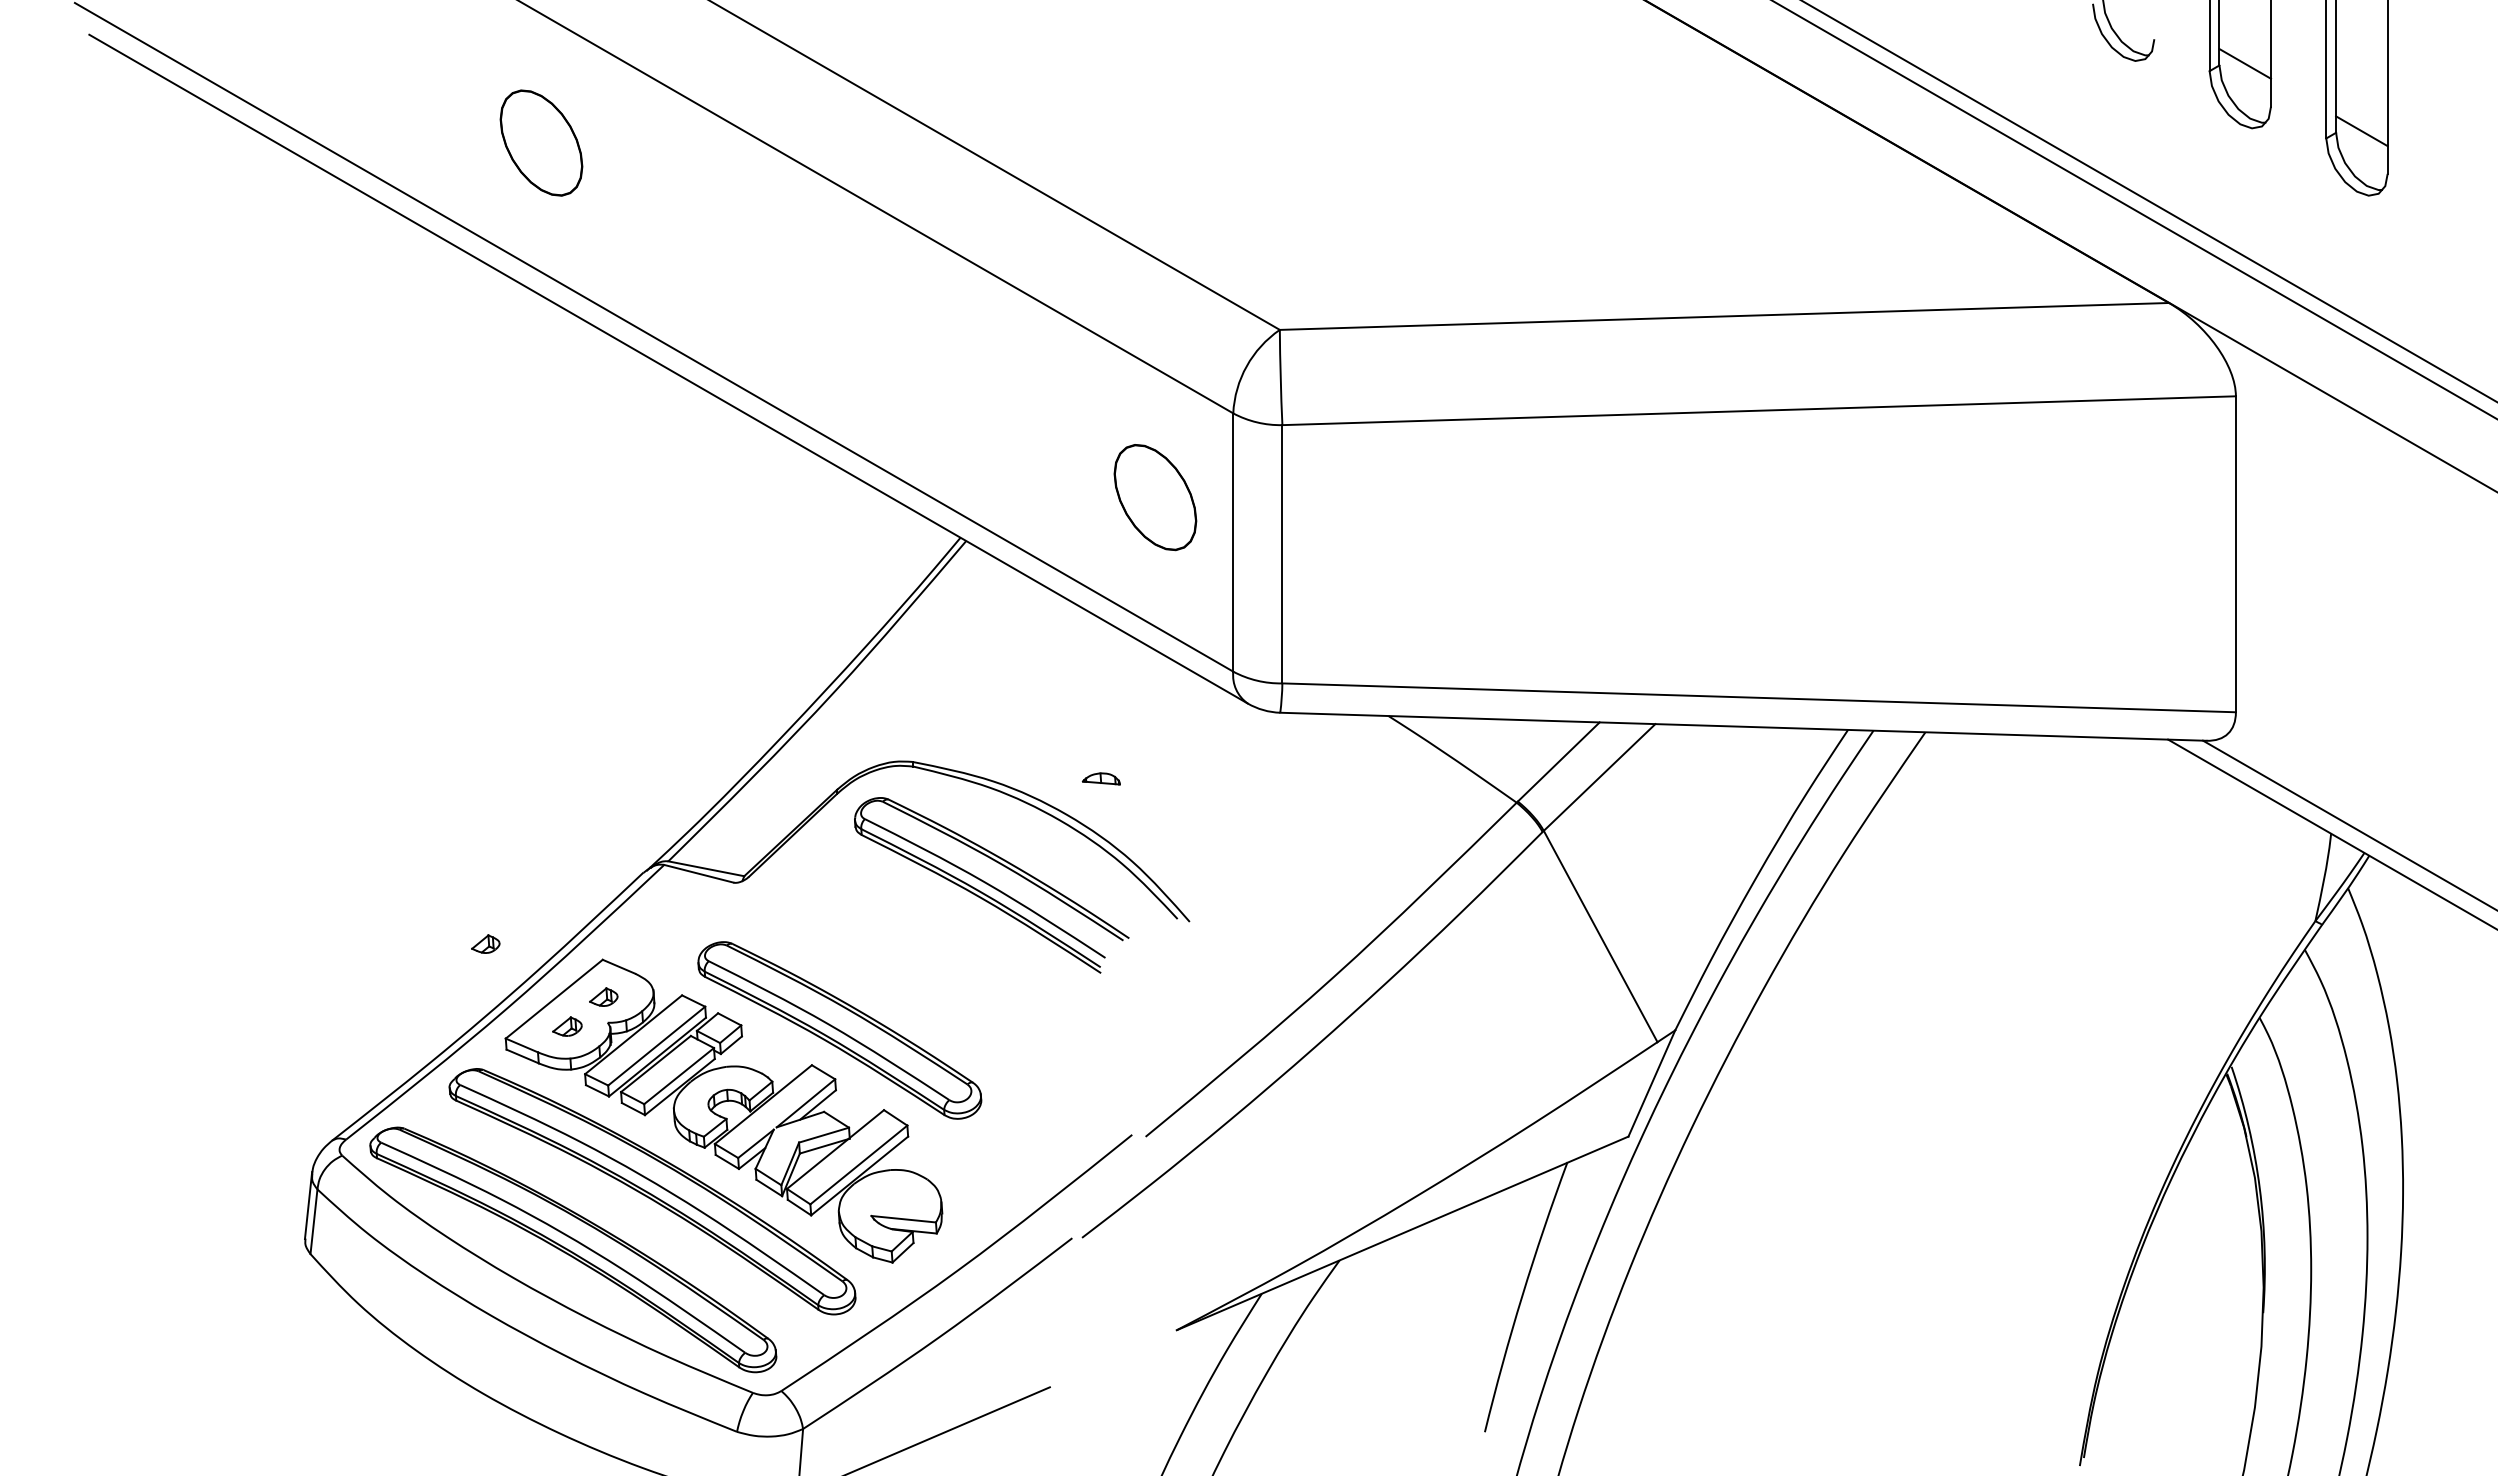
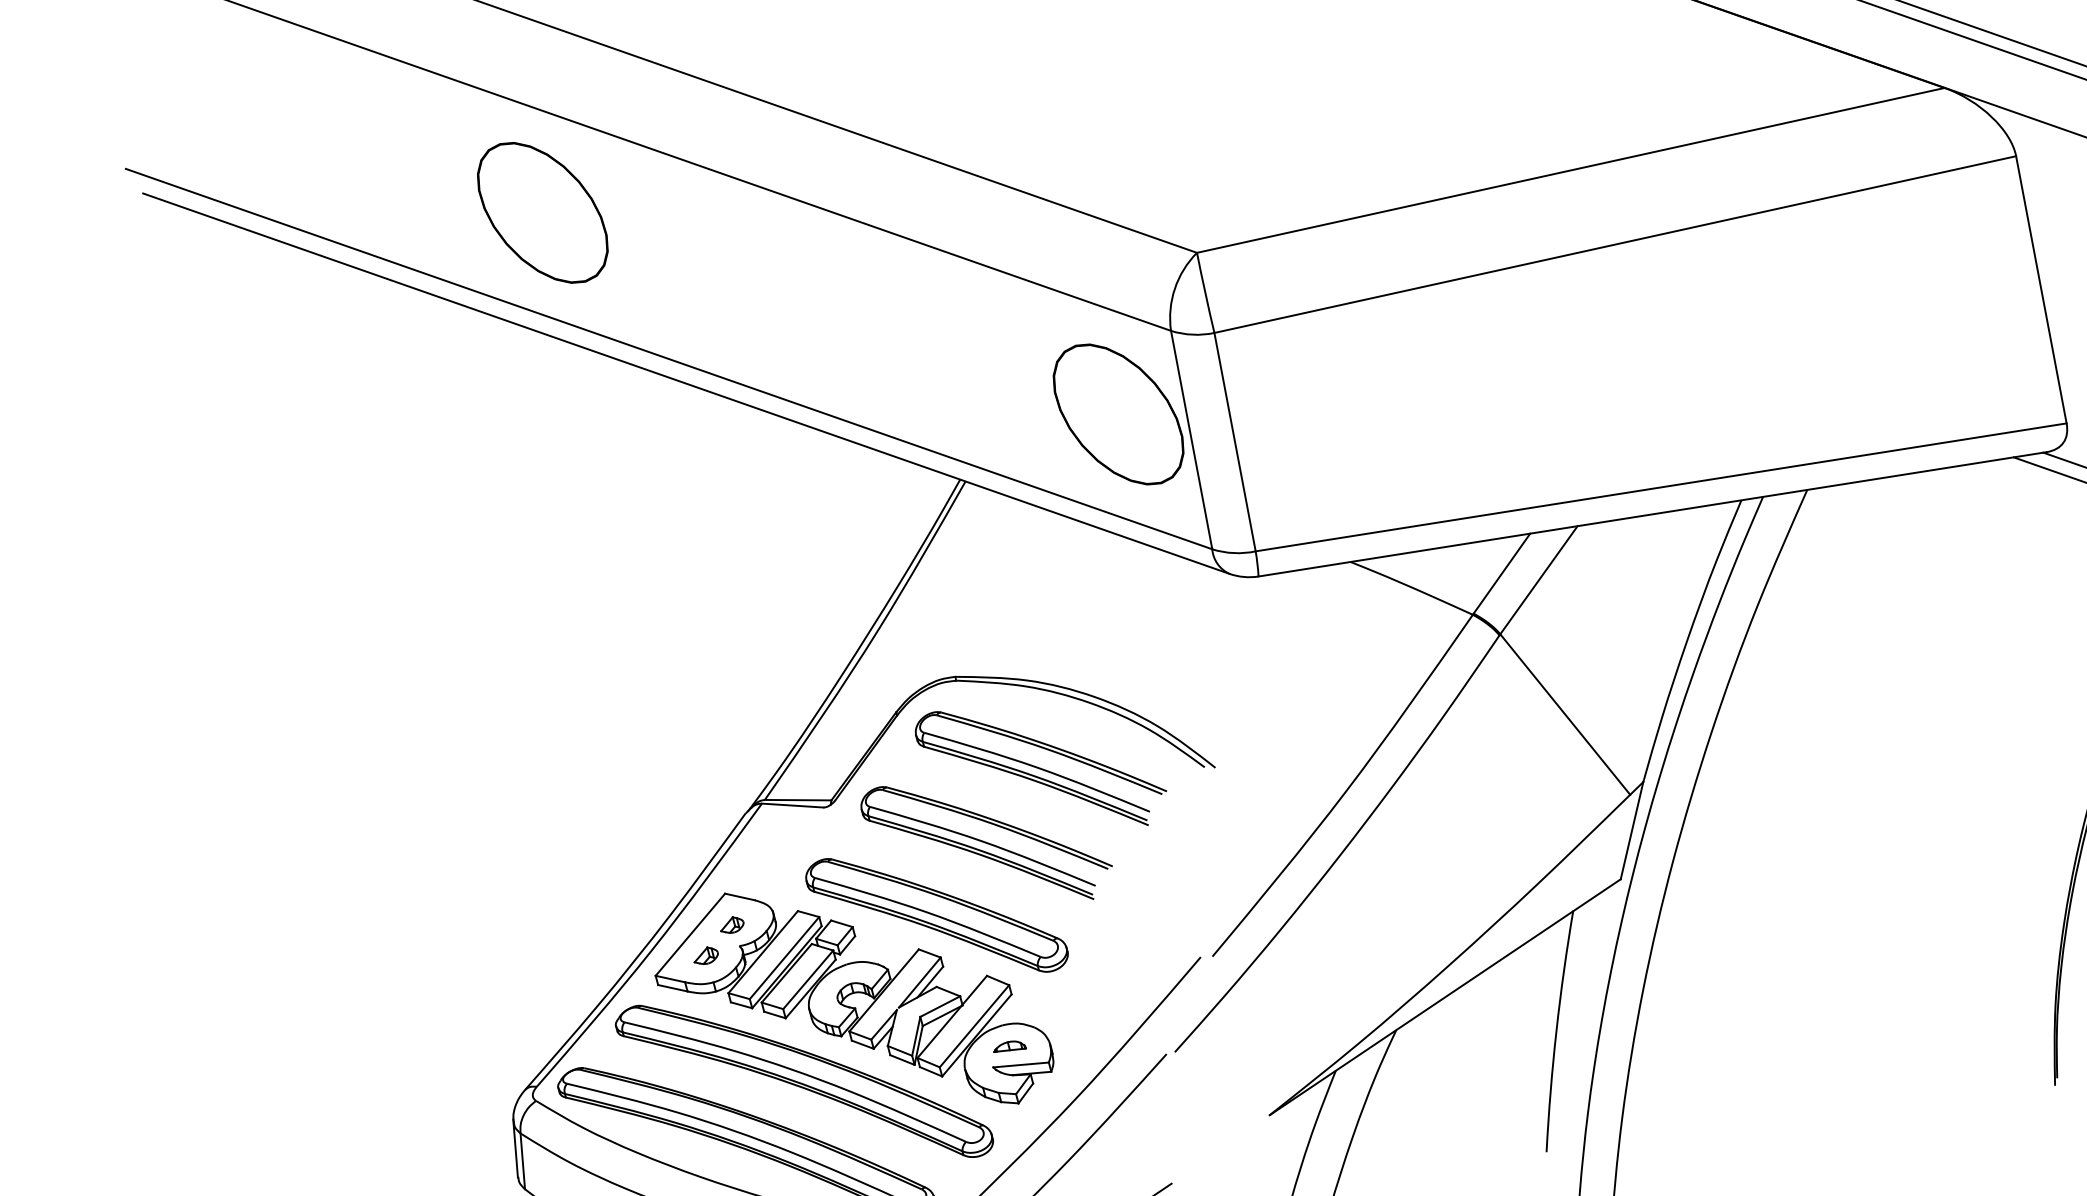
part: (541, 142) -> (542, 212), size x1.67
part: (1155, 497) -> (1118, 414), size x1.67
part: (1100, 778) -> (1008, 1046), moved
part: (485, 943) -> (623, 898), removed
part: (913, 958) -> (987, 842), added

